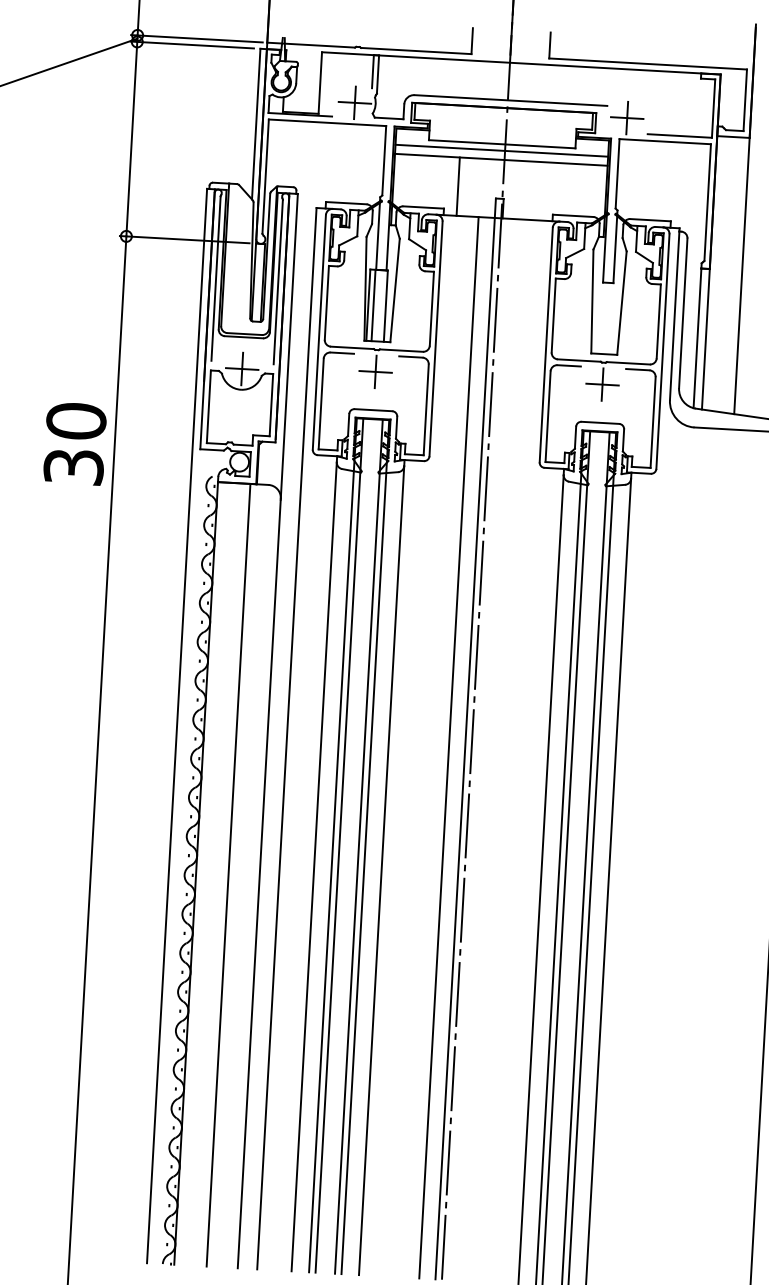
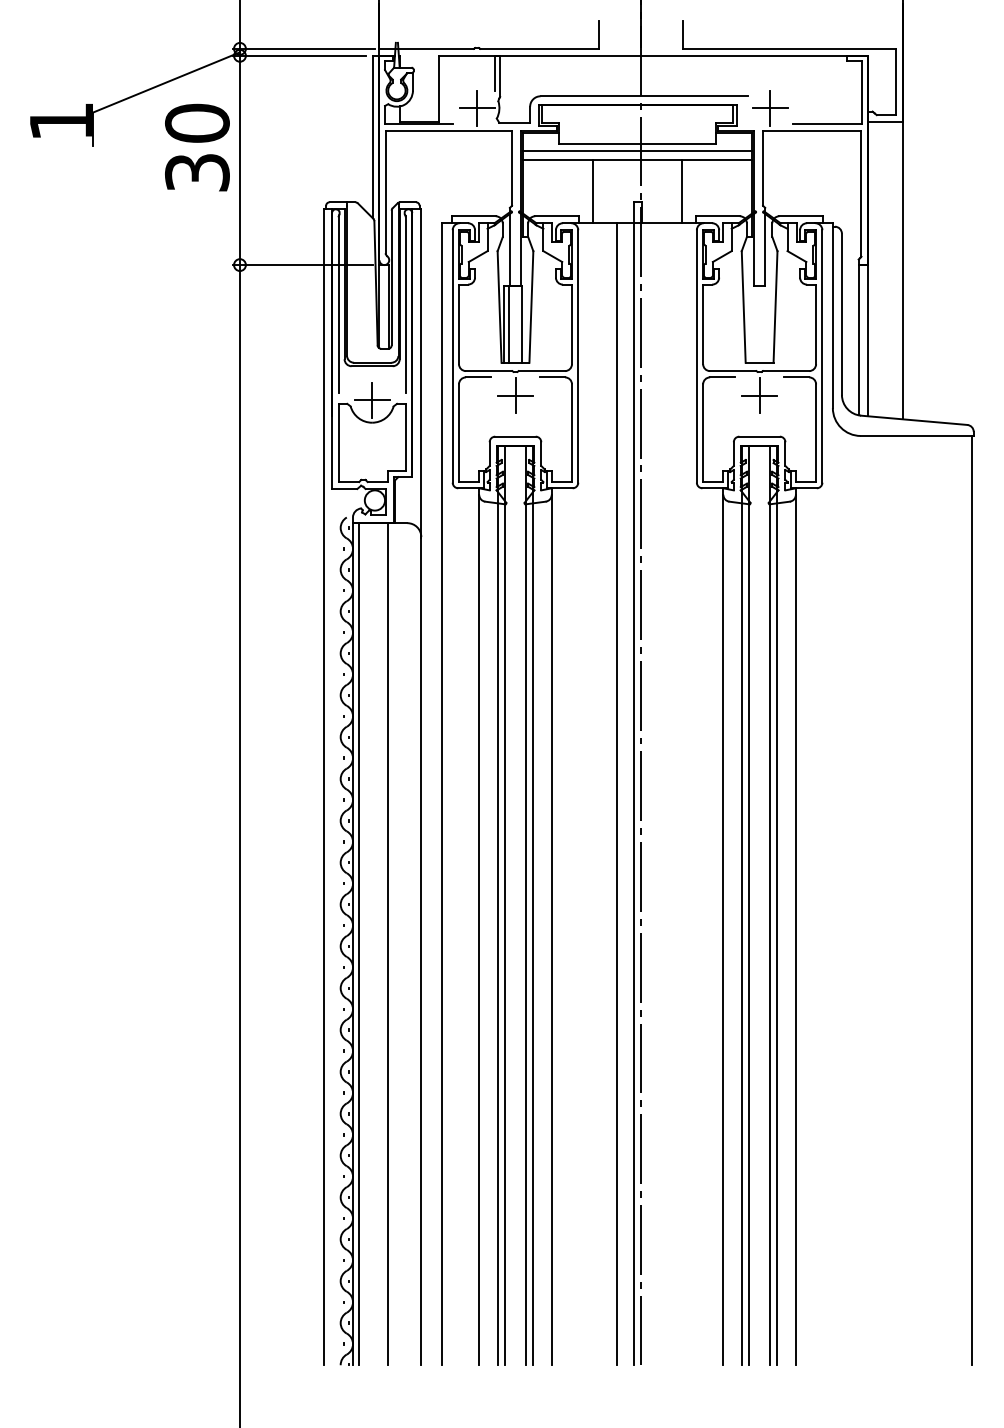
line: (541, 191) -> (682, 191), added
text: (75, 443) -> (197, 147), moved
line: (201, 873) -> (358, 944), added

